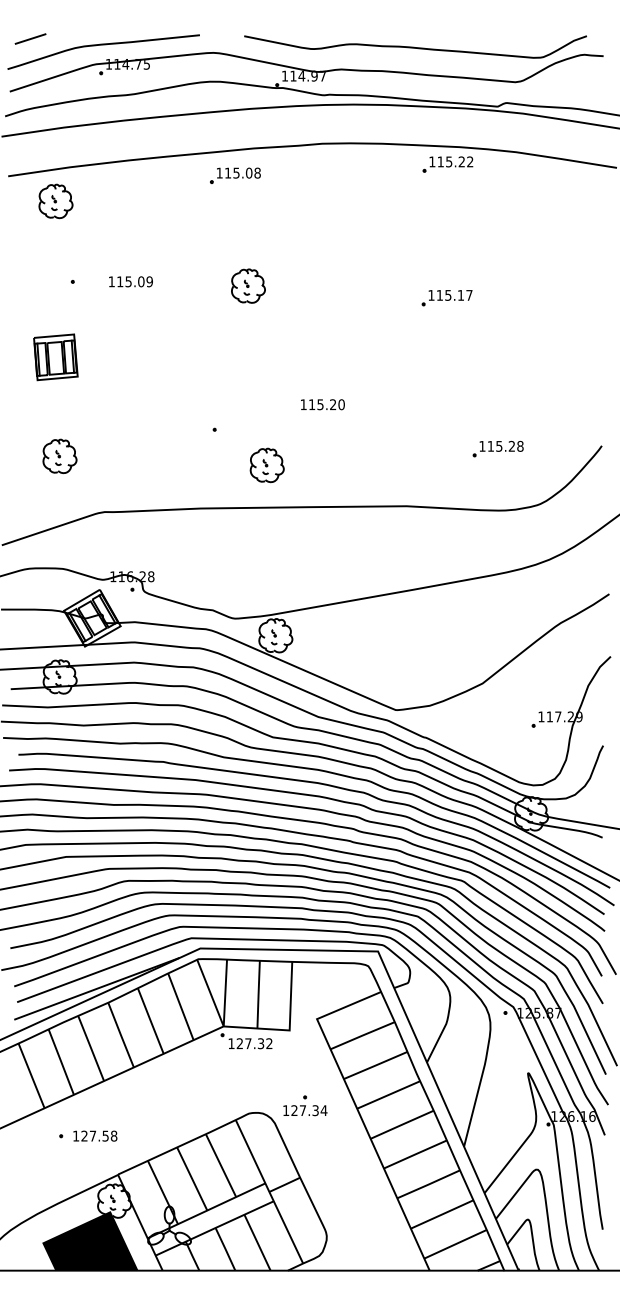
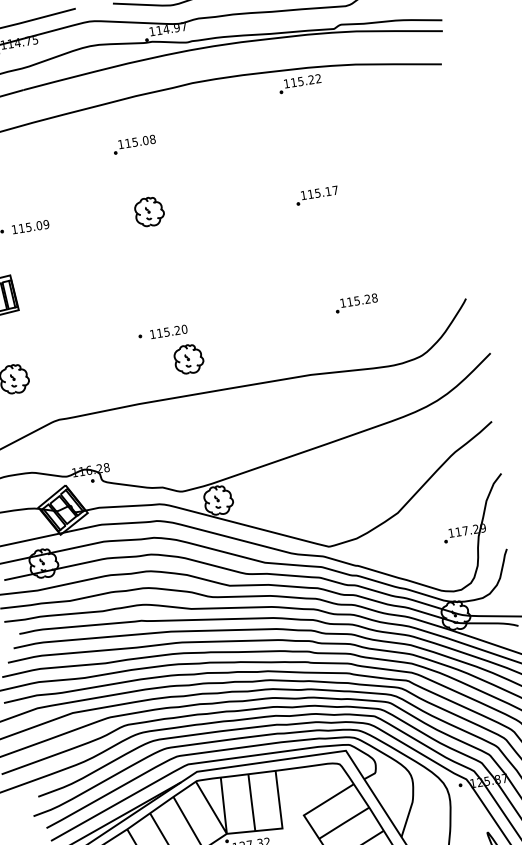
part: (235, 175) -> (134, 144), moved
text: (130, 281) -> (30, 226), moved
text: (322, 404) -> (168, 331), moved
part: (497, 448) -> (355, 302), moved

